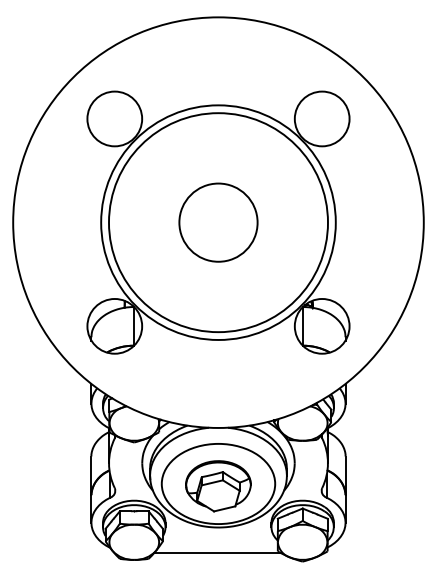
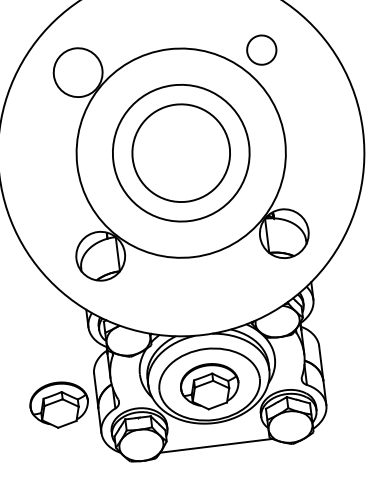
circle: (321, 118) -> (261, 49), size x0.6
circle: (218, 222) -> (181, 153), size x0.7
circle: (218, 222) -> (181, 153), size x1.4
part: (48, 486) -> (59, 405), added

